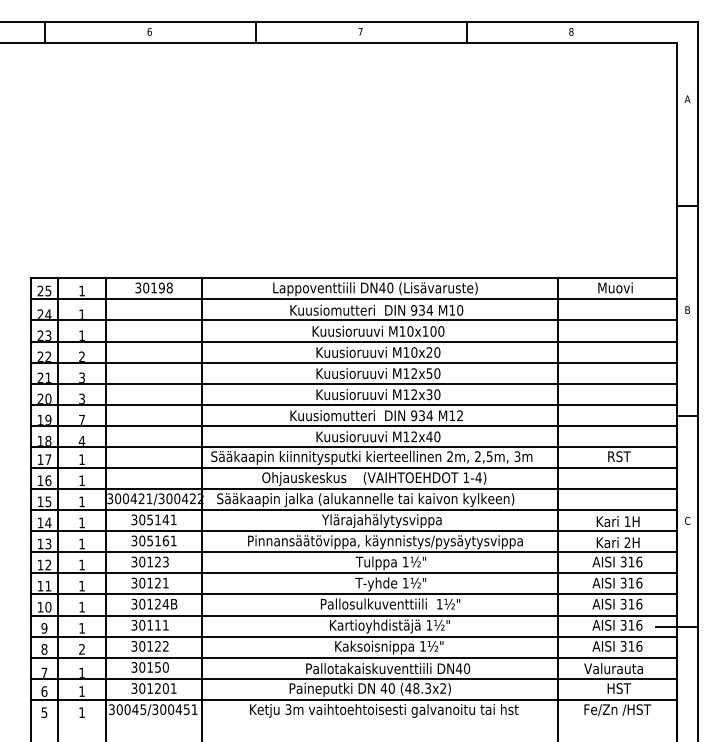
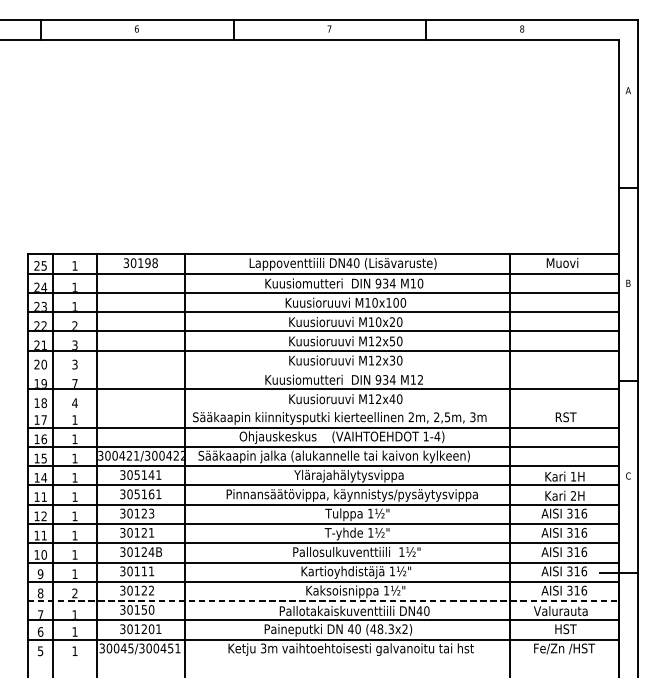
line: (353, 404) -> (323, 369), removed
line: (353, 446) -> (323, 407), removed
text: (48, 543) -> (44, 496), 13 -> 11
line: (354, 657) -> (323, 600), solid -> dashed

